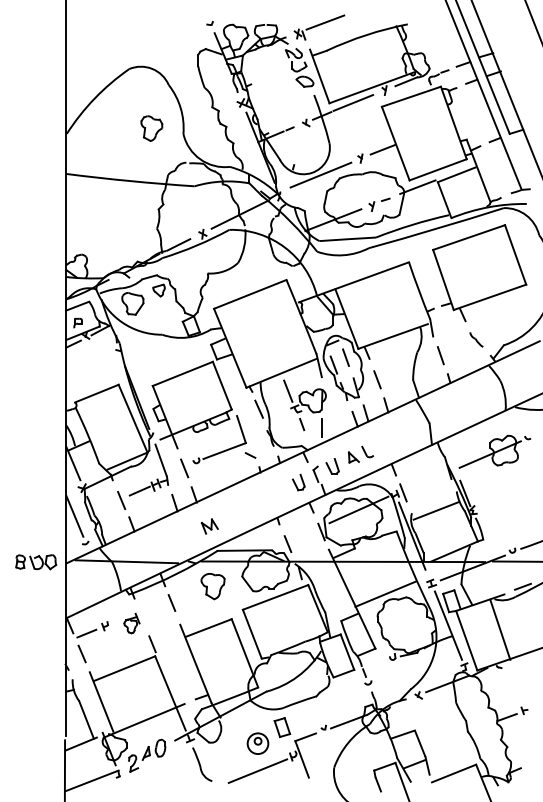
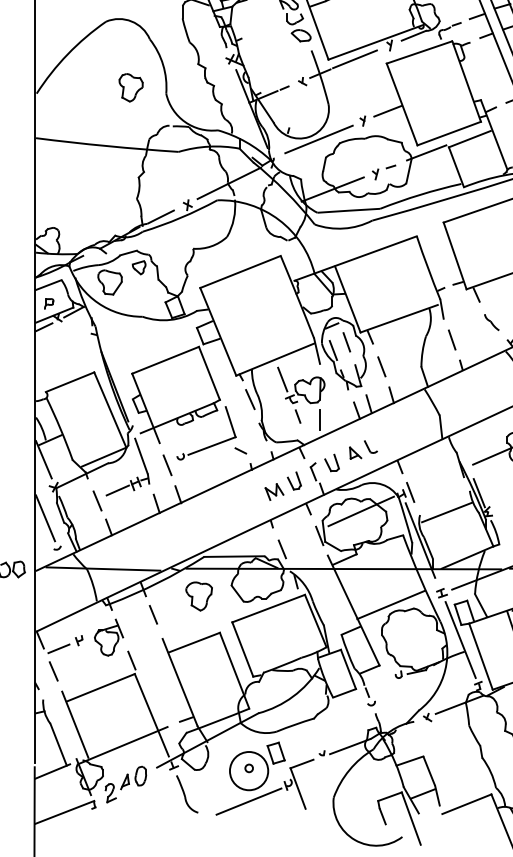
part: (209, 526) -> (274, 492), moved
part: (131, 623) -> (108, 637), size x1.67
circle: (257, 743) -> (248, 770), size x1.67

